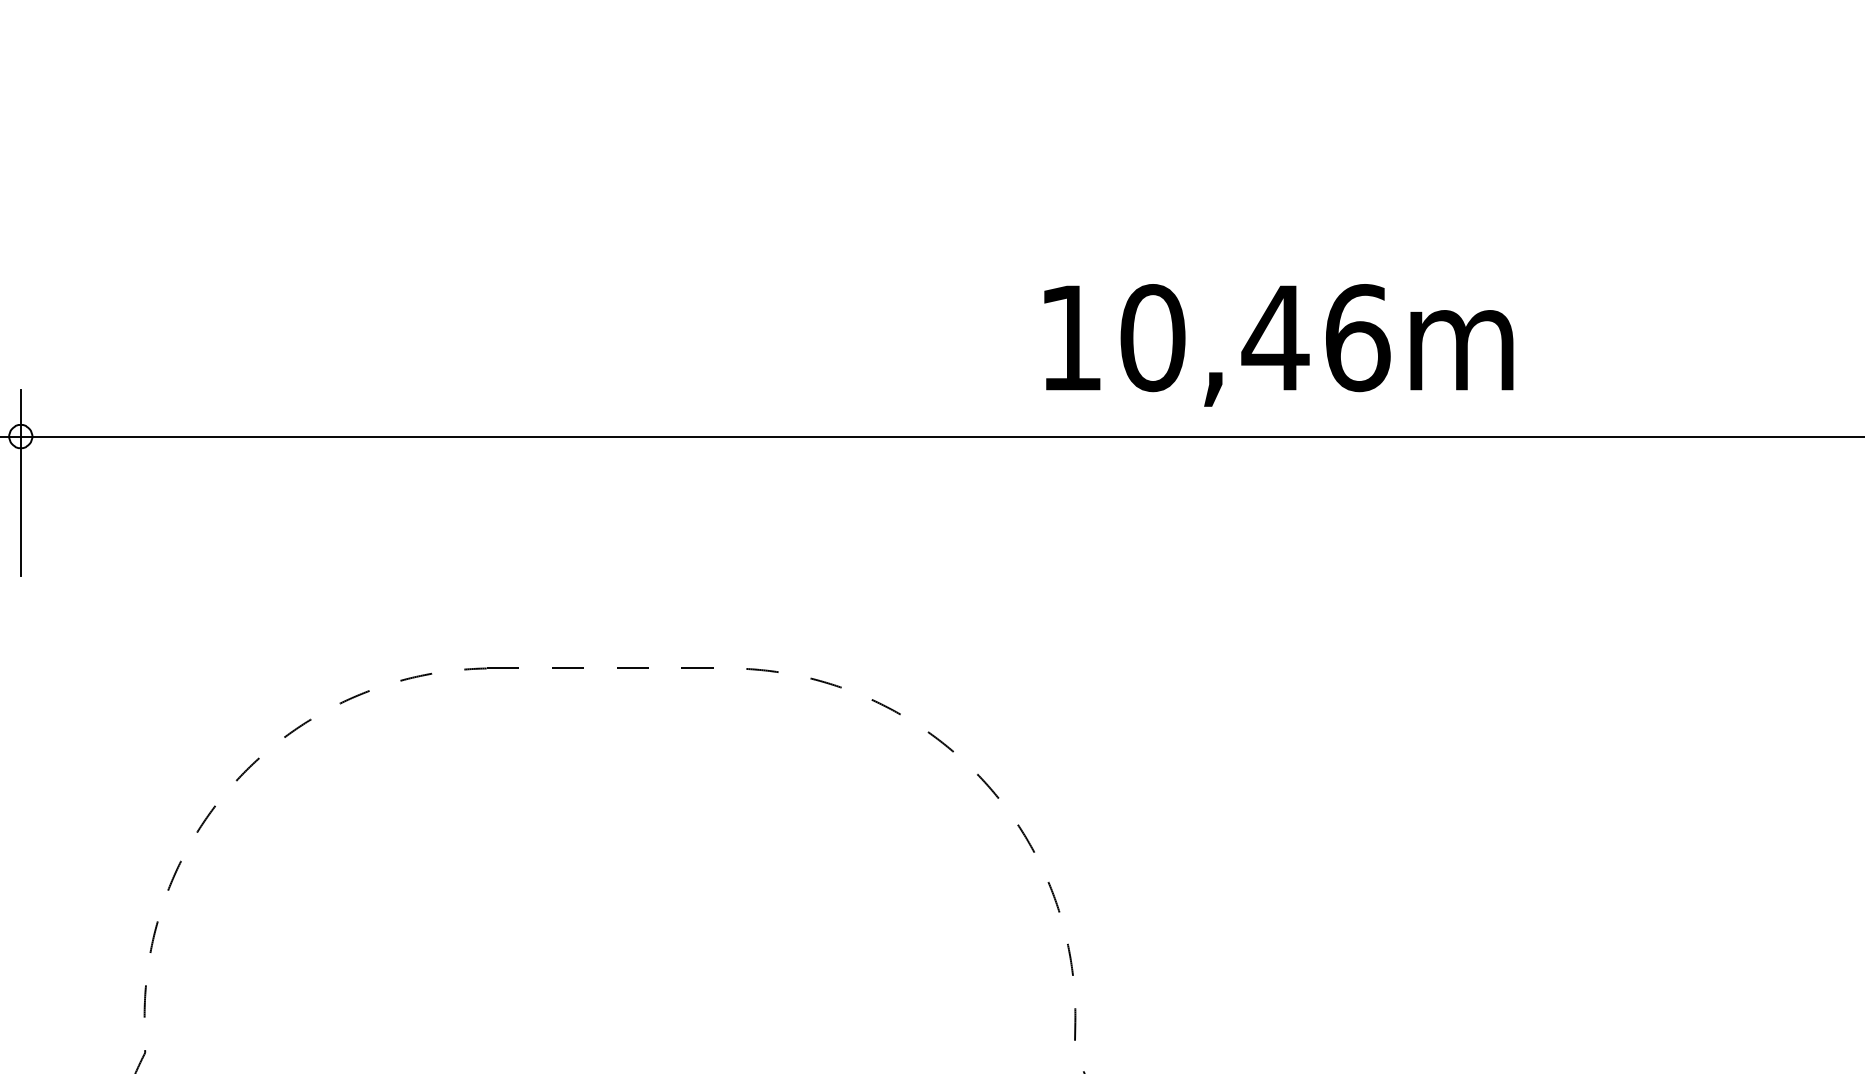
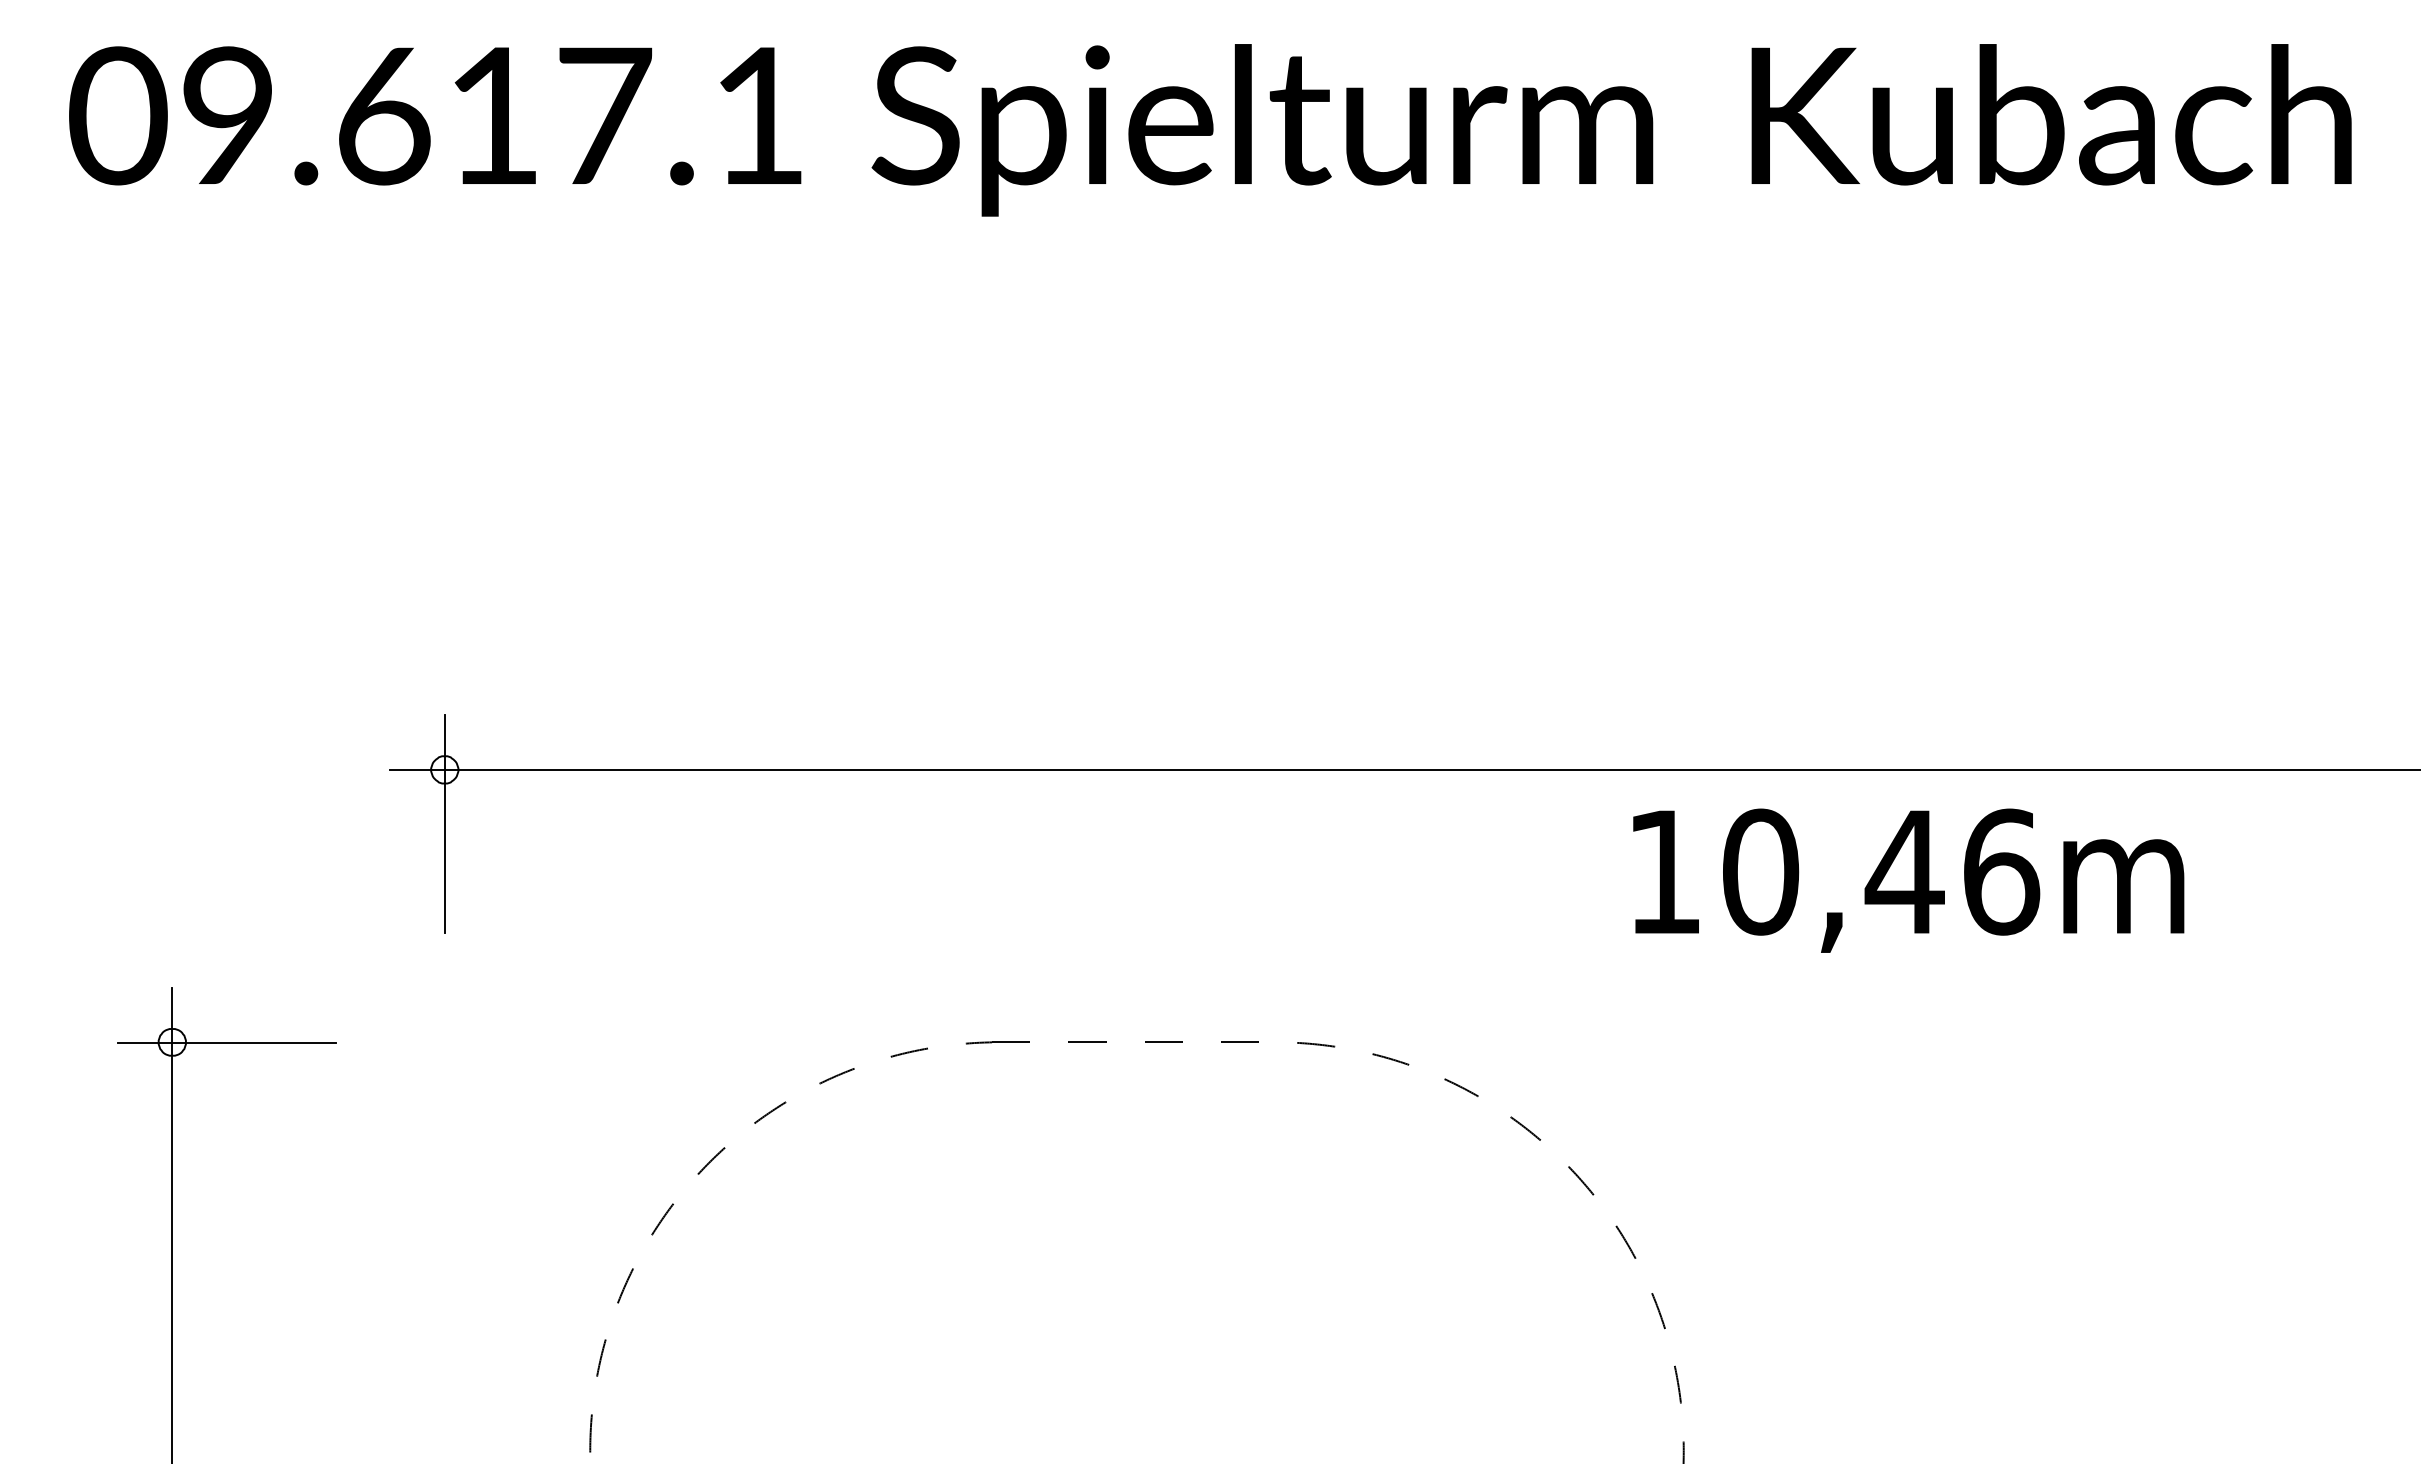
text: (1278, 345) -> (1908, 880), moved

